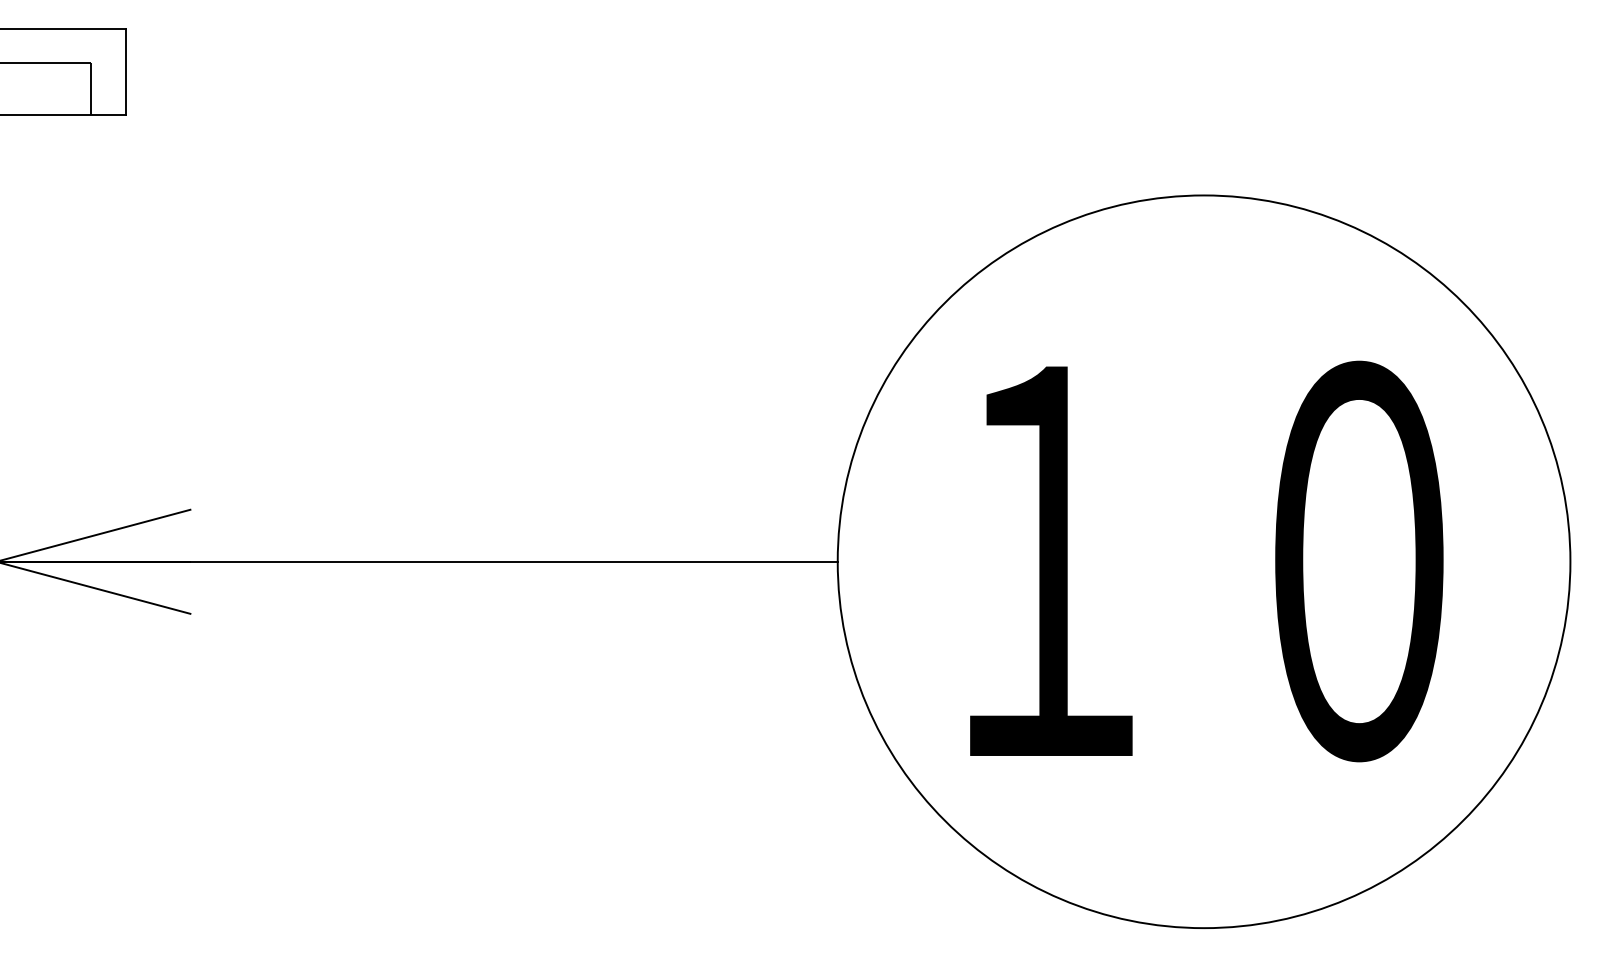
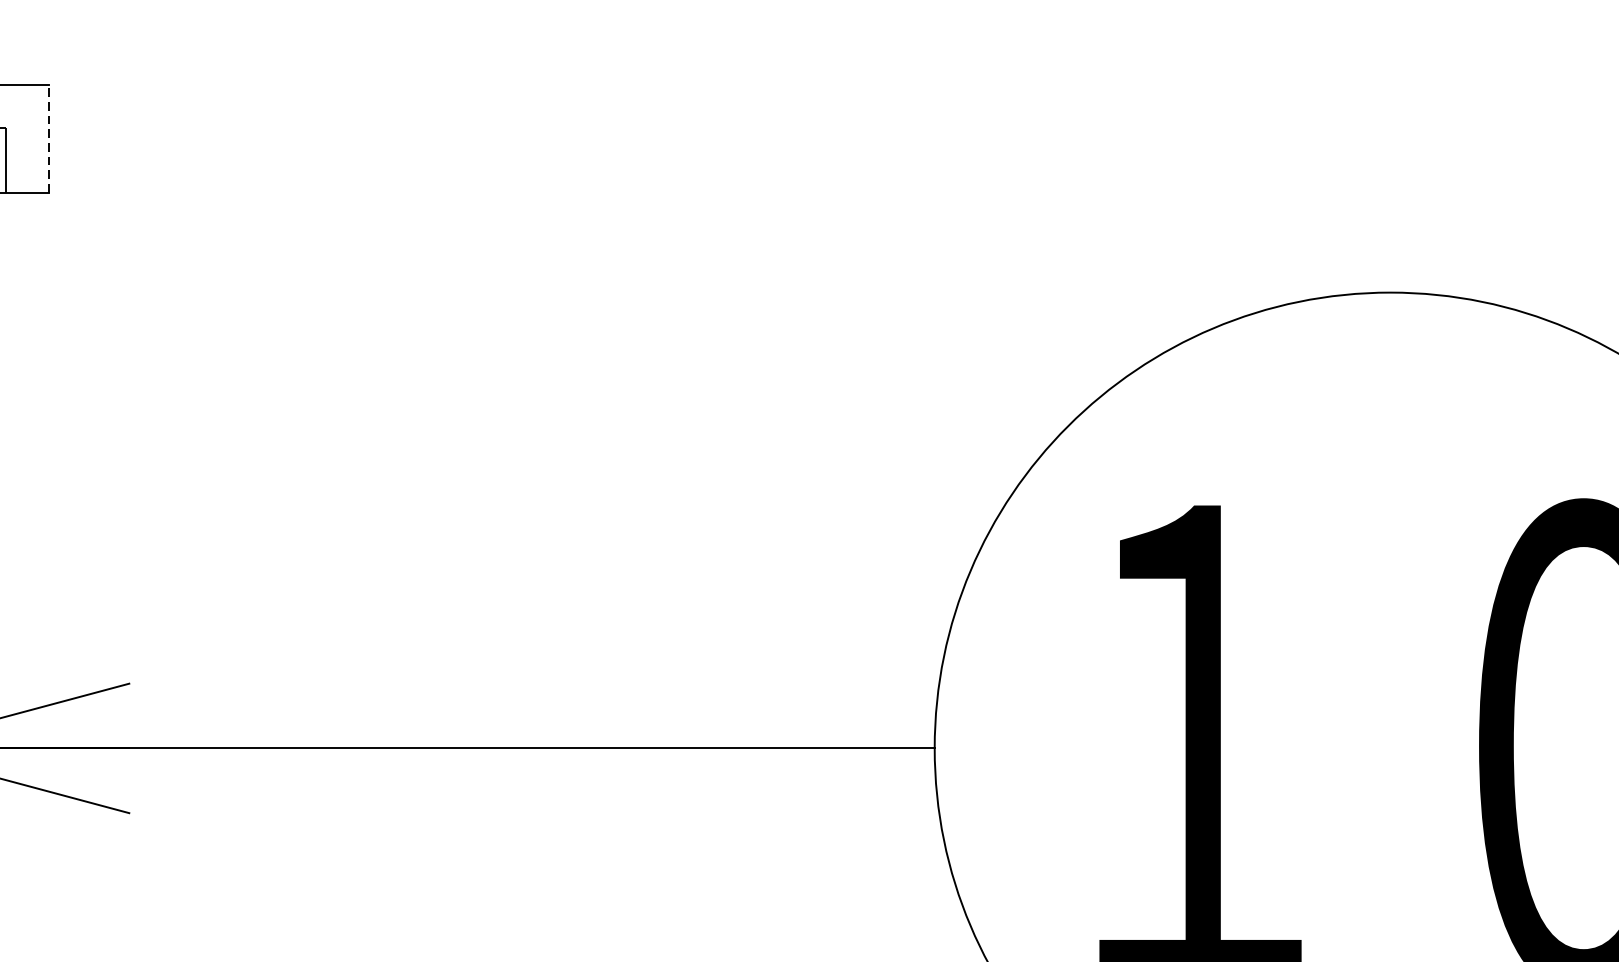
line: (125, 71) -> (48, 138), solid -> dashed

